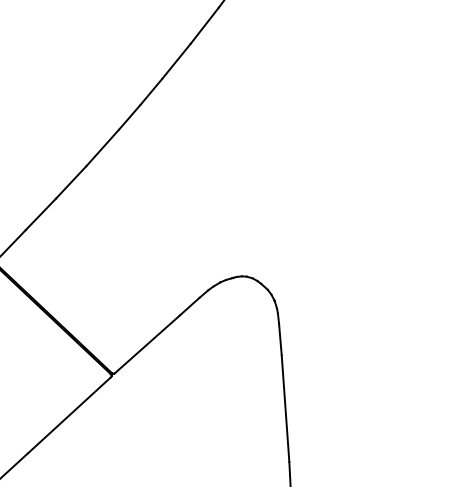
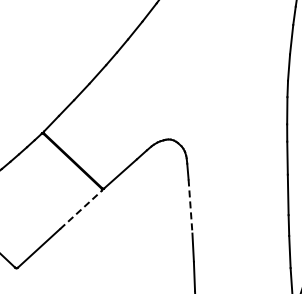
line: (285, 410) -> (190, 207), solid -> dashed
line: (70, 414) -> (81, 209), solid -> dashed

